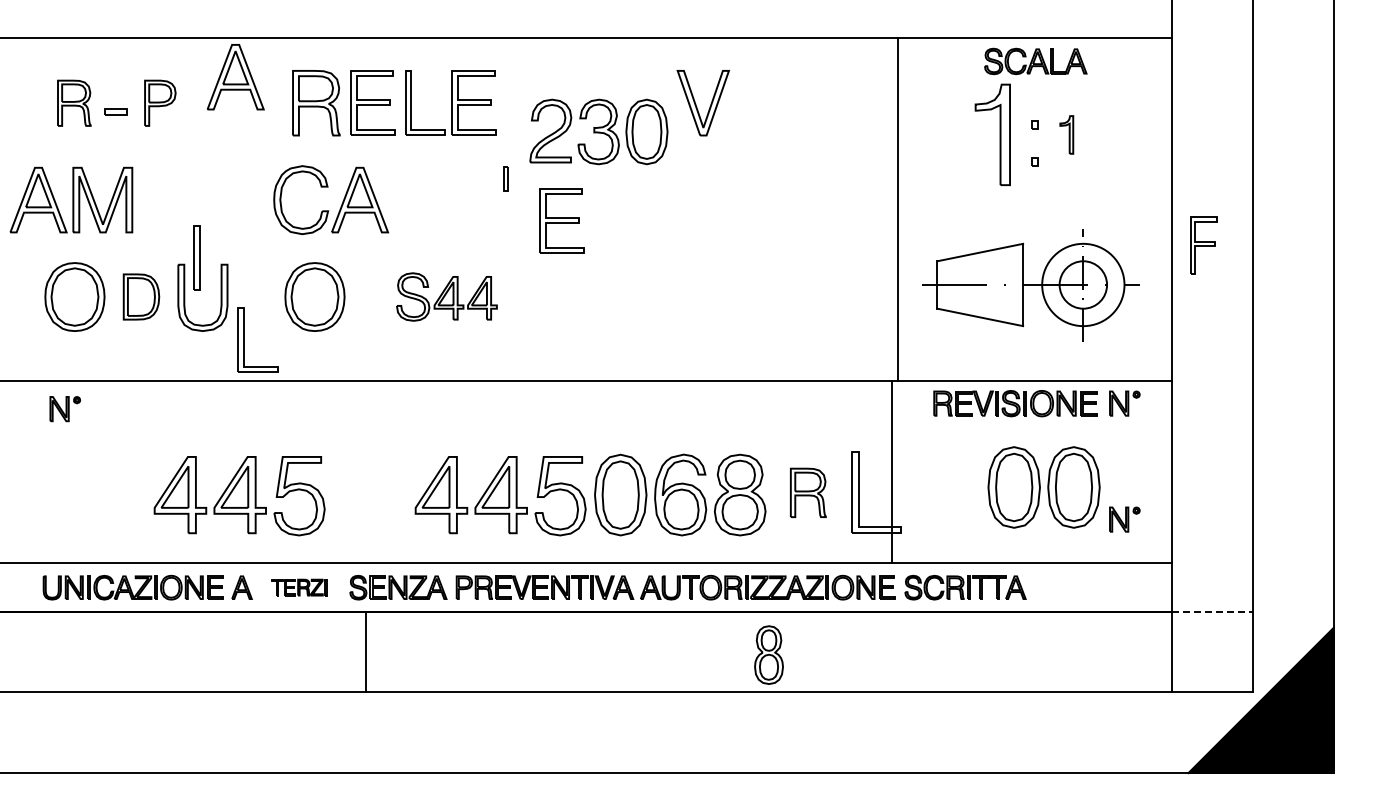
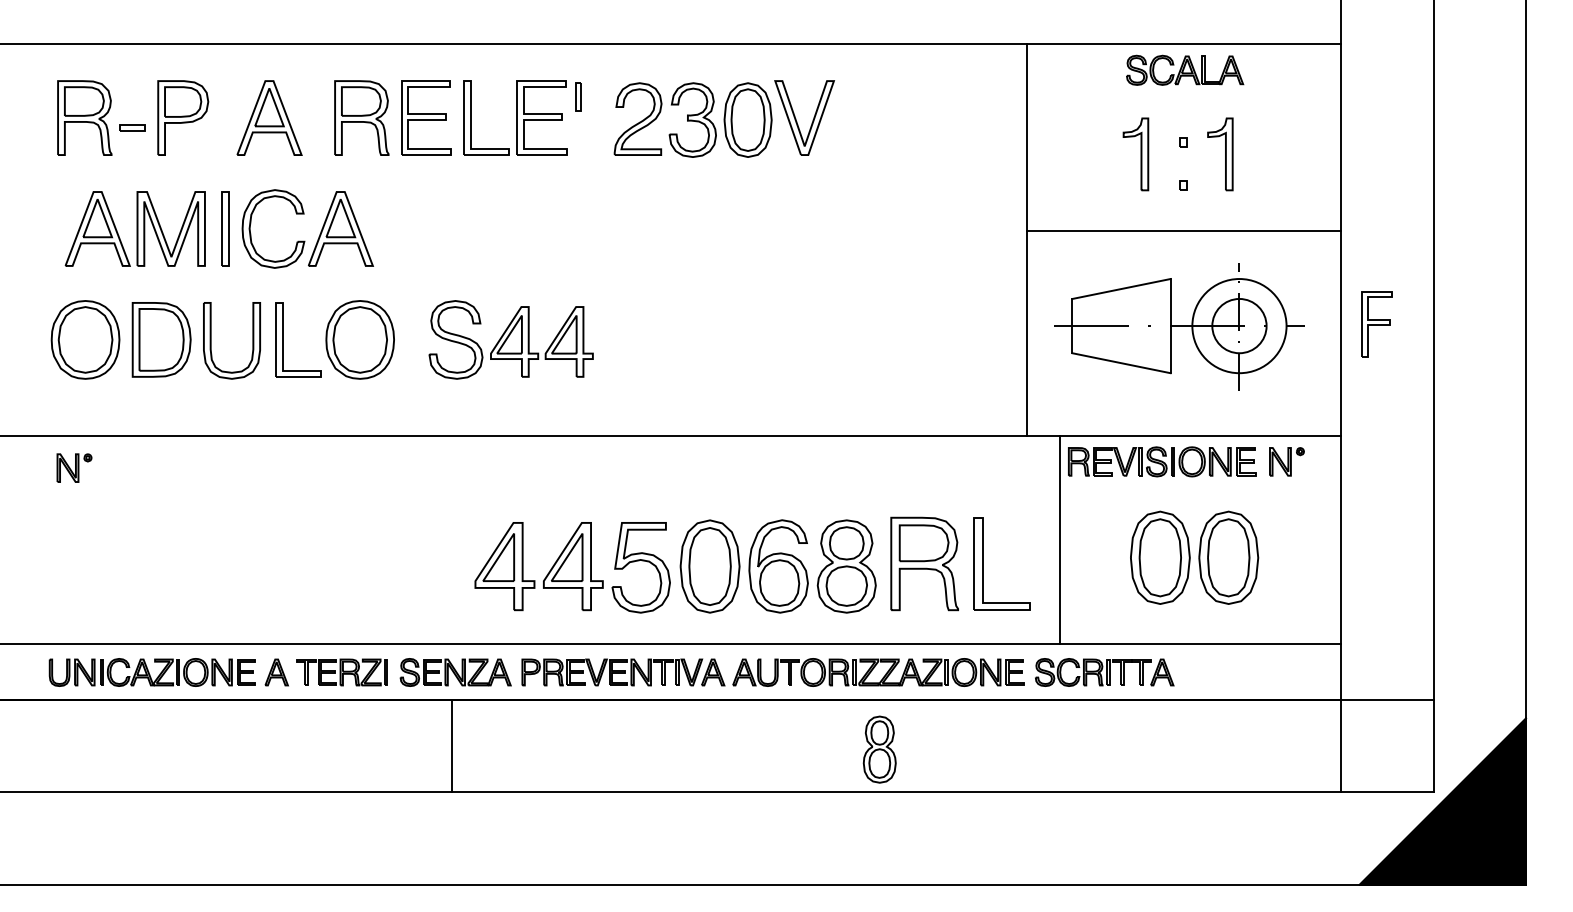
part: (235, 77) -> (269, 118), moved
part: (74, 103) -> (85, 118), size x1.43
part: (160, 103) -> (183, 118), size x1.43
part: (598, 131) -> (692, 119), moved
part: (992, 134) -> (1135, 153), size x0.62
part: (1066, 134) -> (1220, 153), size x1.67
part: (505, 178) -> (578, 96), moved
part: (71, 199) -> (135, 228), moved
line: (1034, 201) -> (1183, 230), added
part: (329, 210) -> (305, 240), moved
part: (561, 220) -> (642, 252), removed
part: (1203, 245) -> (1376, 324), moved
part: (196, 257) -> (224, 228), moved
part: (141, 296) -> (161, 339), size x1.43
part: (446, 296) -> (510, 339), size x1.43
part: (244, 339) -> (283, 339), moved
line: (891, 471) -> (1059, 539), moved
part: (808, 492) -> (924, 563), size x1.67
part: (239, 496) -> (273, 568), removed
part: (1124, 519) -> (1286, 594), removed
part: (298, 587) -> (341, 672), size x1.43
line: (1213, 611) -> (1388, 699), dashed -> solid
line: (365, 651) -> (451, 745), moved

